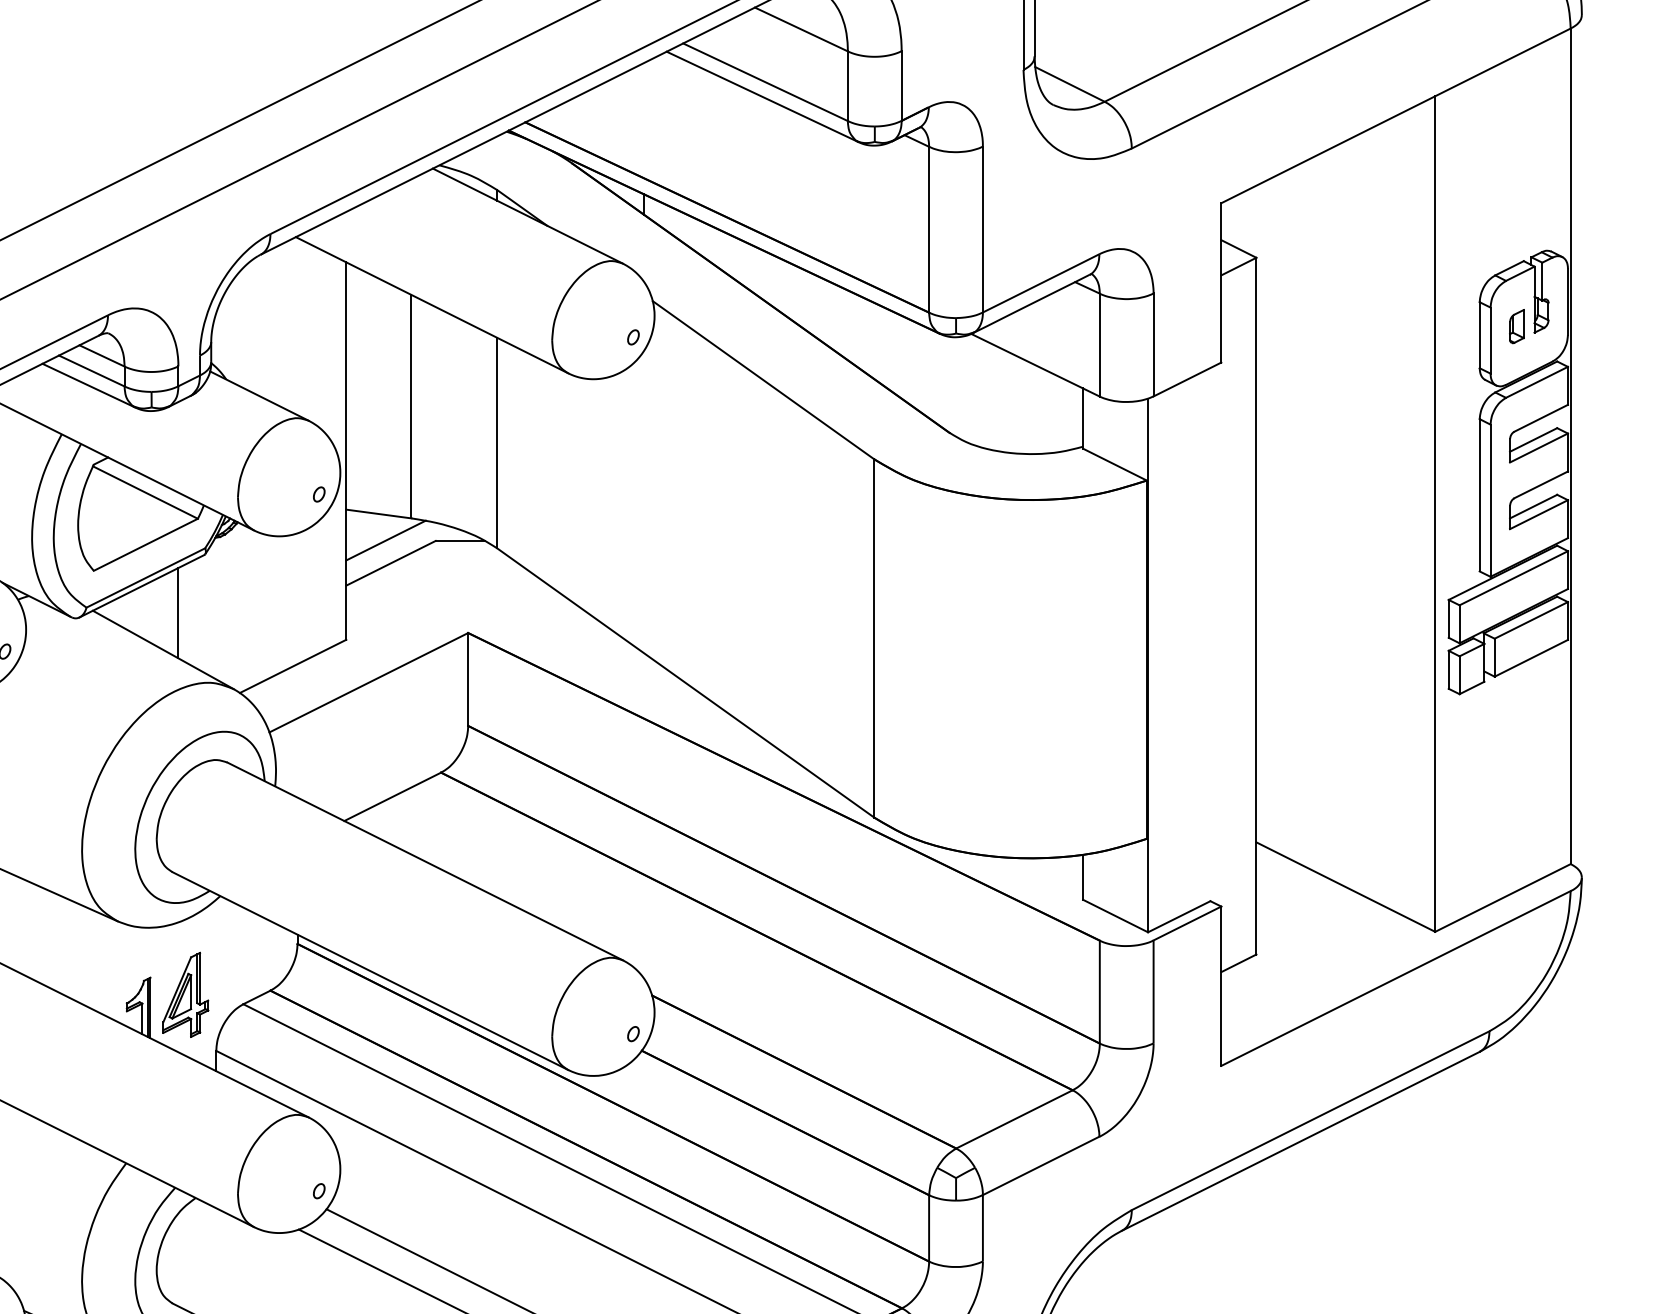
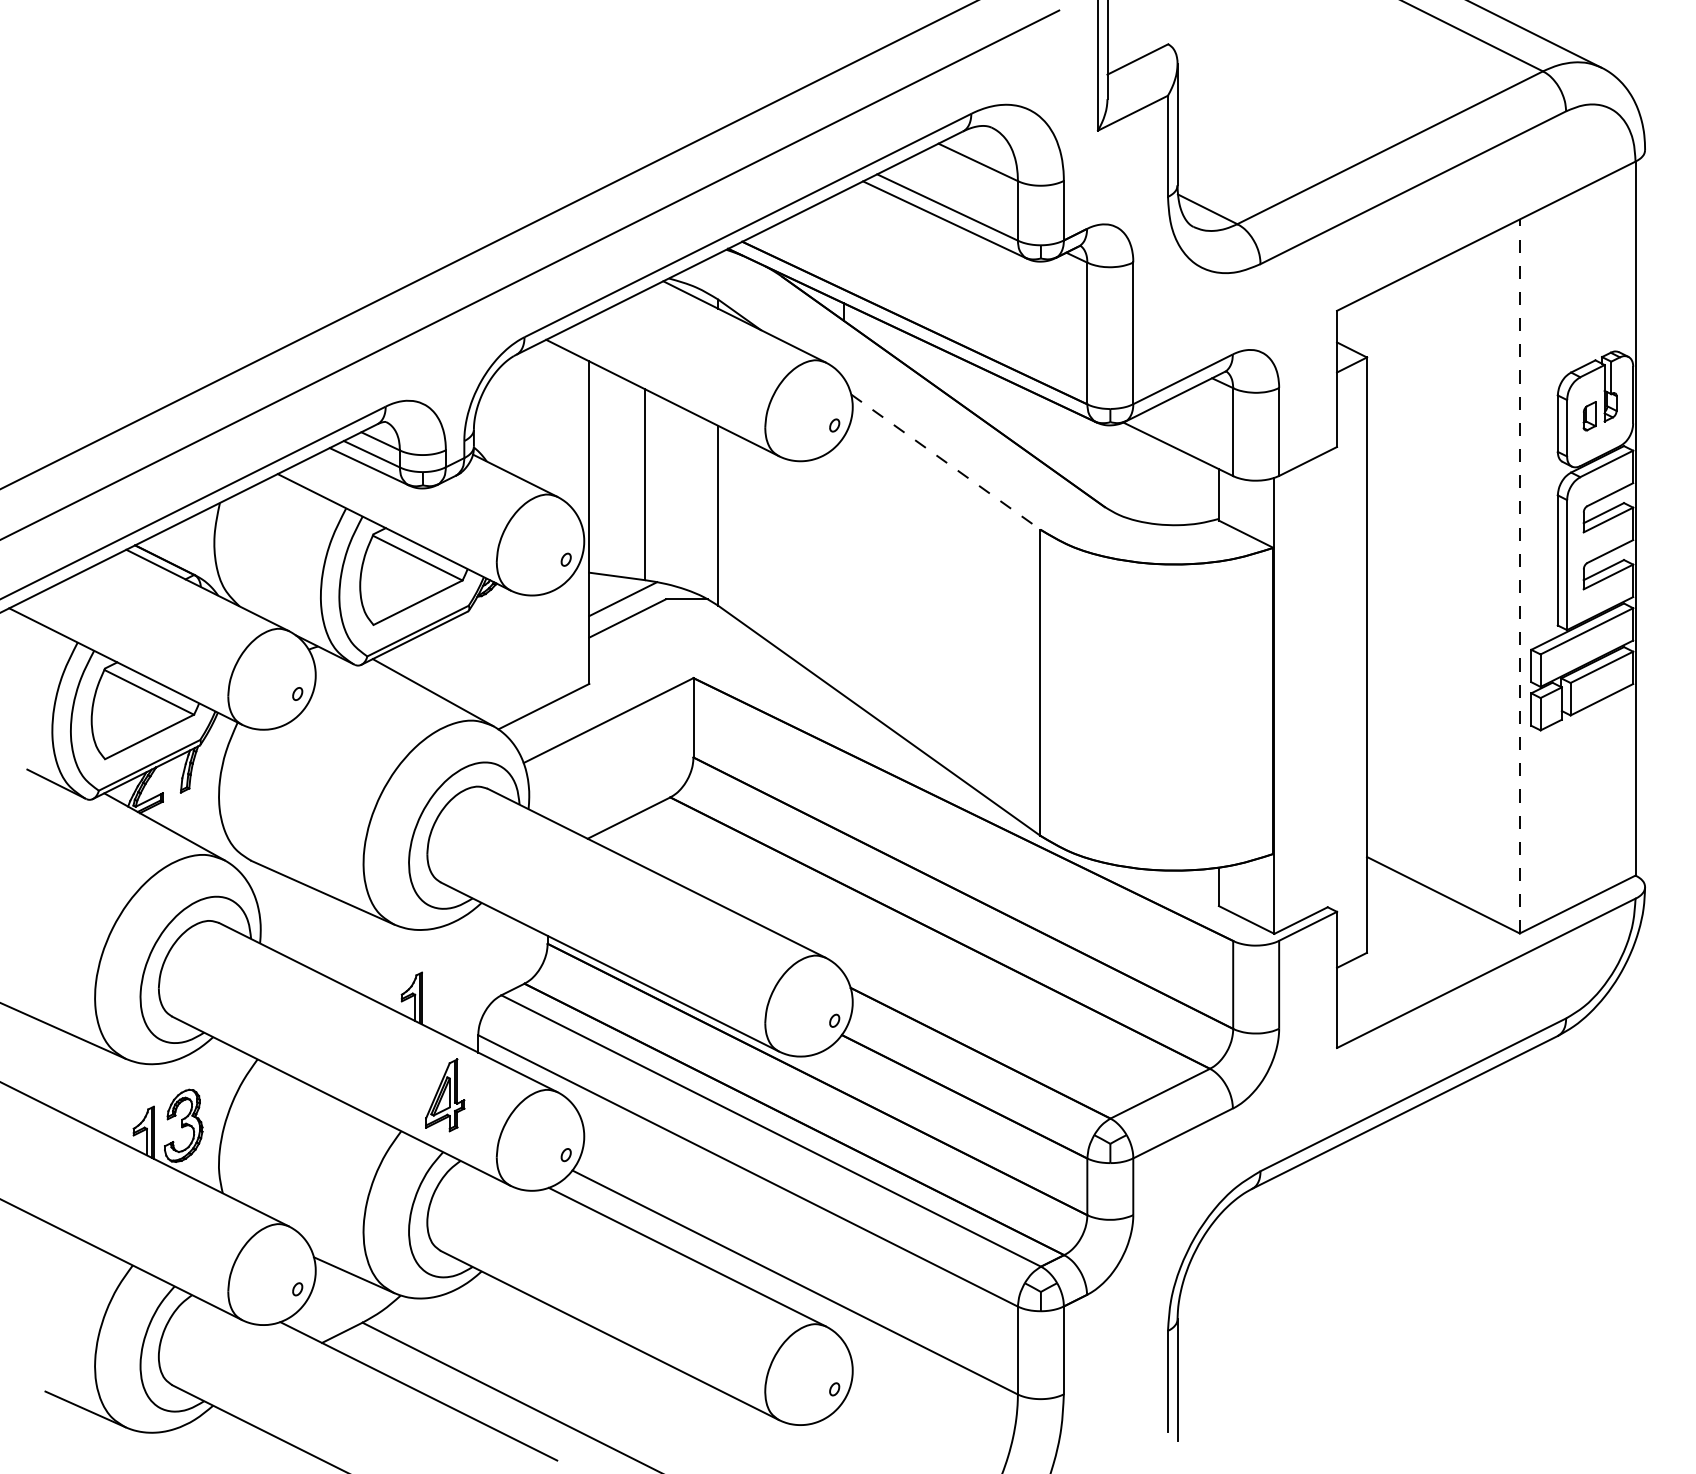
line: (764, 380) -> (946, 462), solid -> dashed
line: (1434, 514) -> (1519, 576), solid -> dashed
line: (177, 612) -> (445, 660), removed
part: (186, 995) -> (445, 1095), moved

